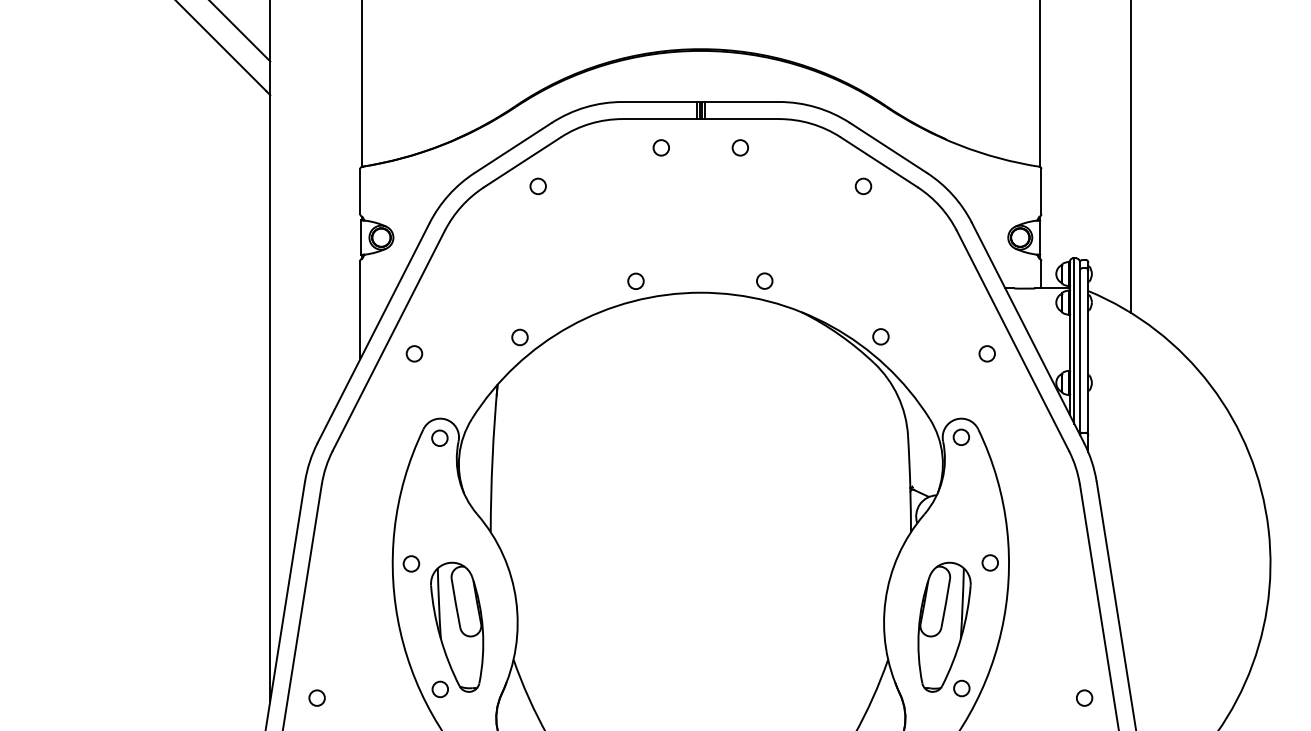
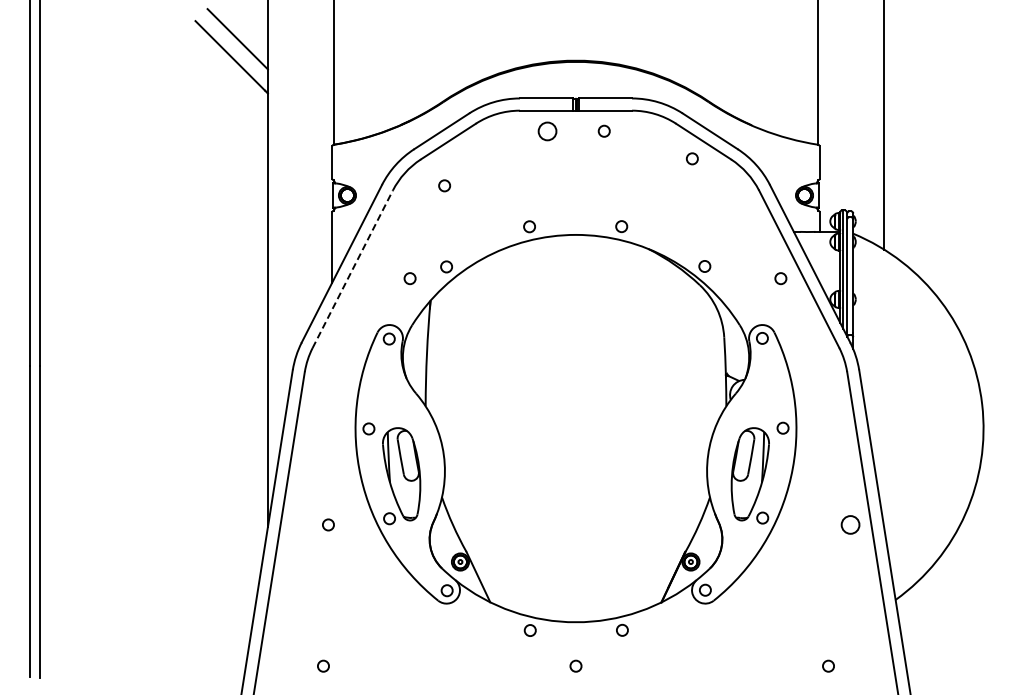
circle: (661, 146) -> (547, 130), size x1.6
circle: (538, 185) -> (444, 185), moved
line: (388, 339) -> (352, 268), solid -> dashed
circle: (413, 353) -> (409, 278), moved
circle: (317, 697) -> (328, 524), moved
circle: (1084, 697) -> (850, 524), size x1.6

